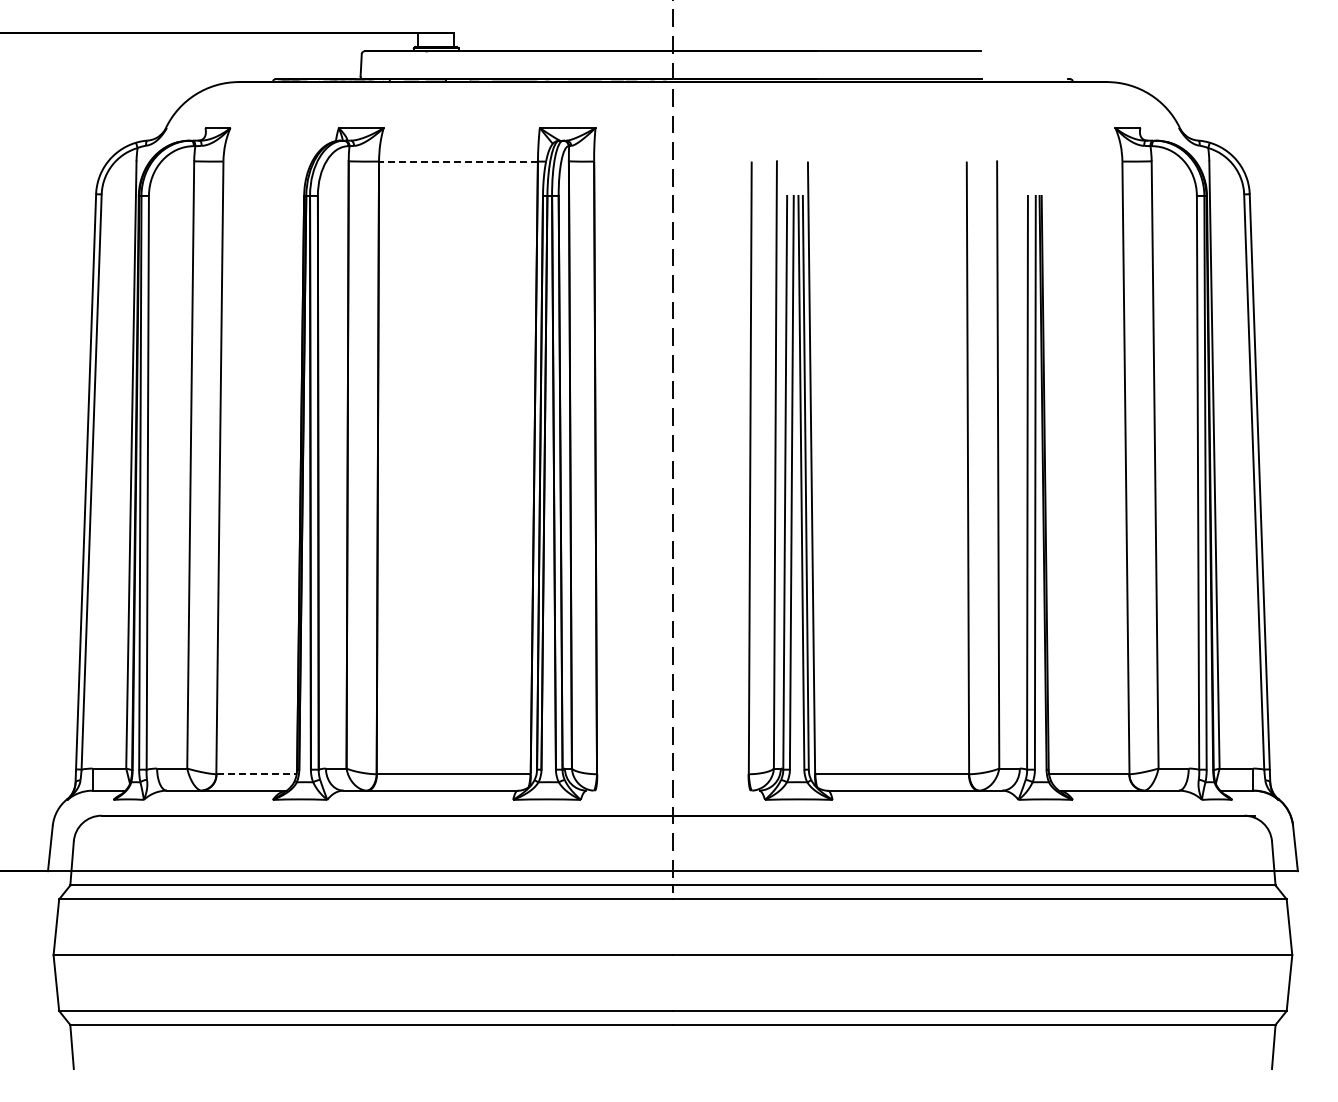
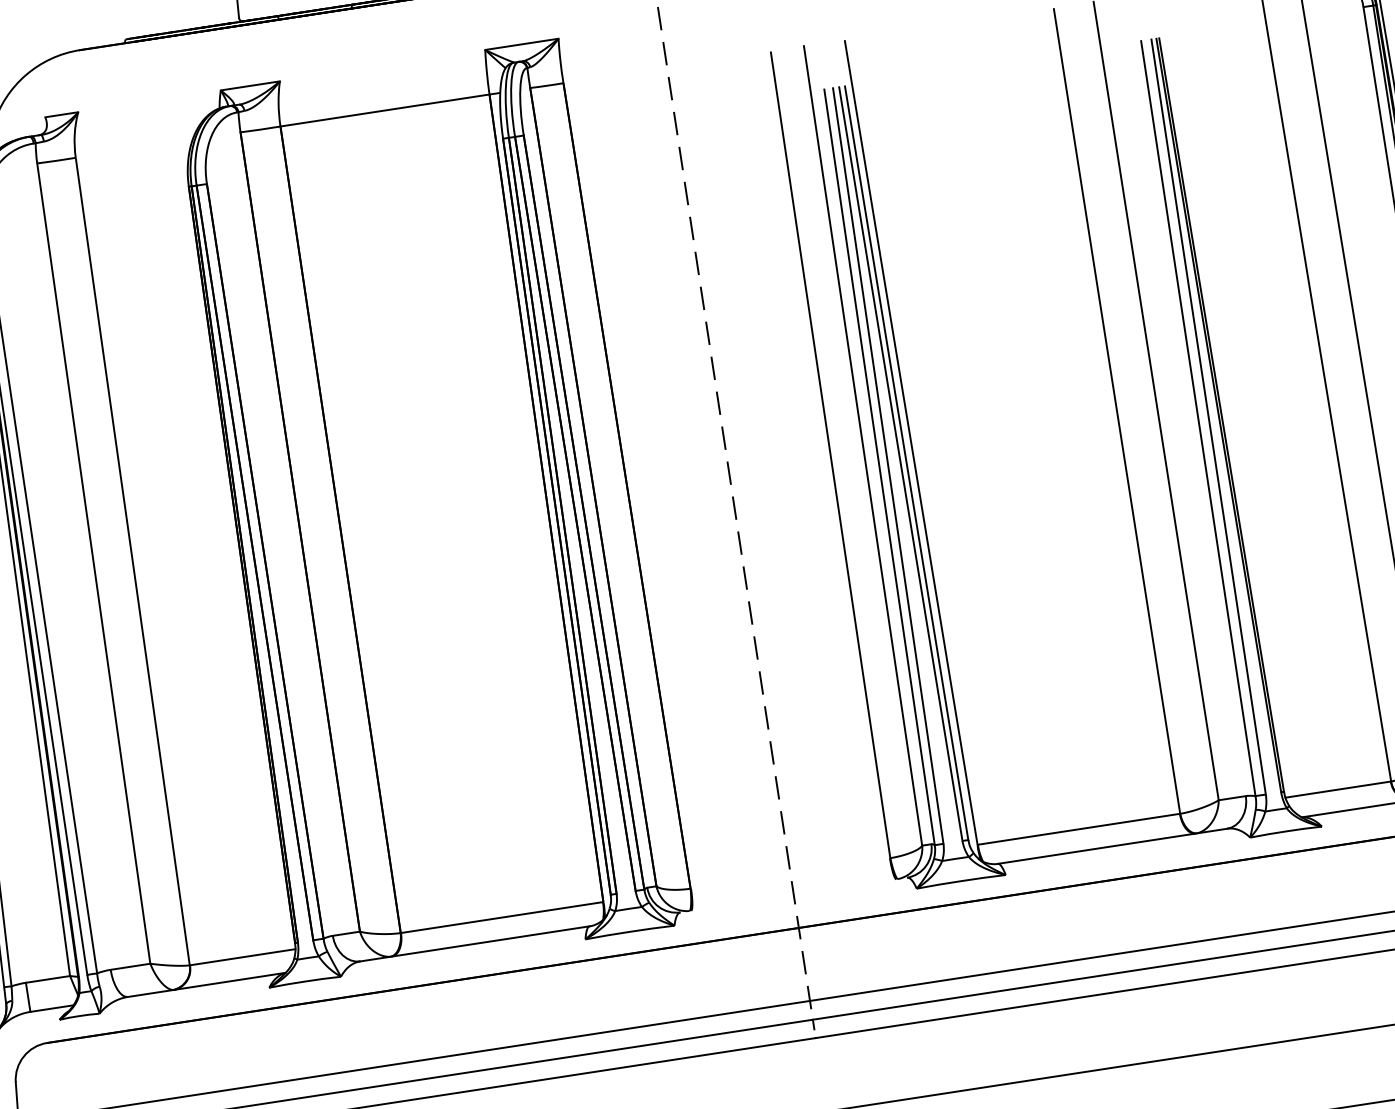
line: (457, 161) -> (383, 110), dashed -> solid
line: (257, 774) -> (243, 957), dashed -> solid

